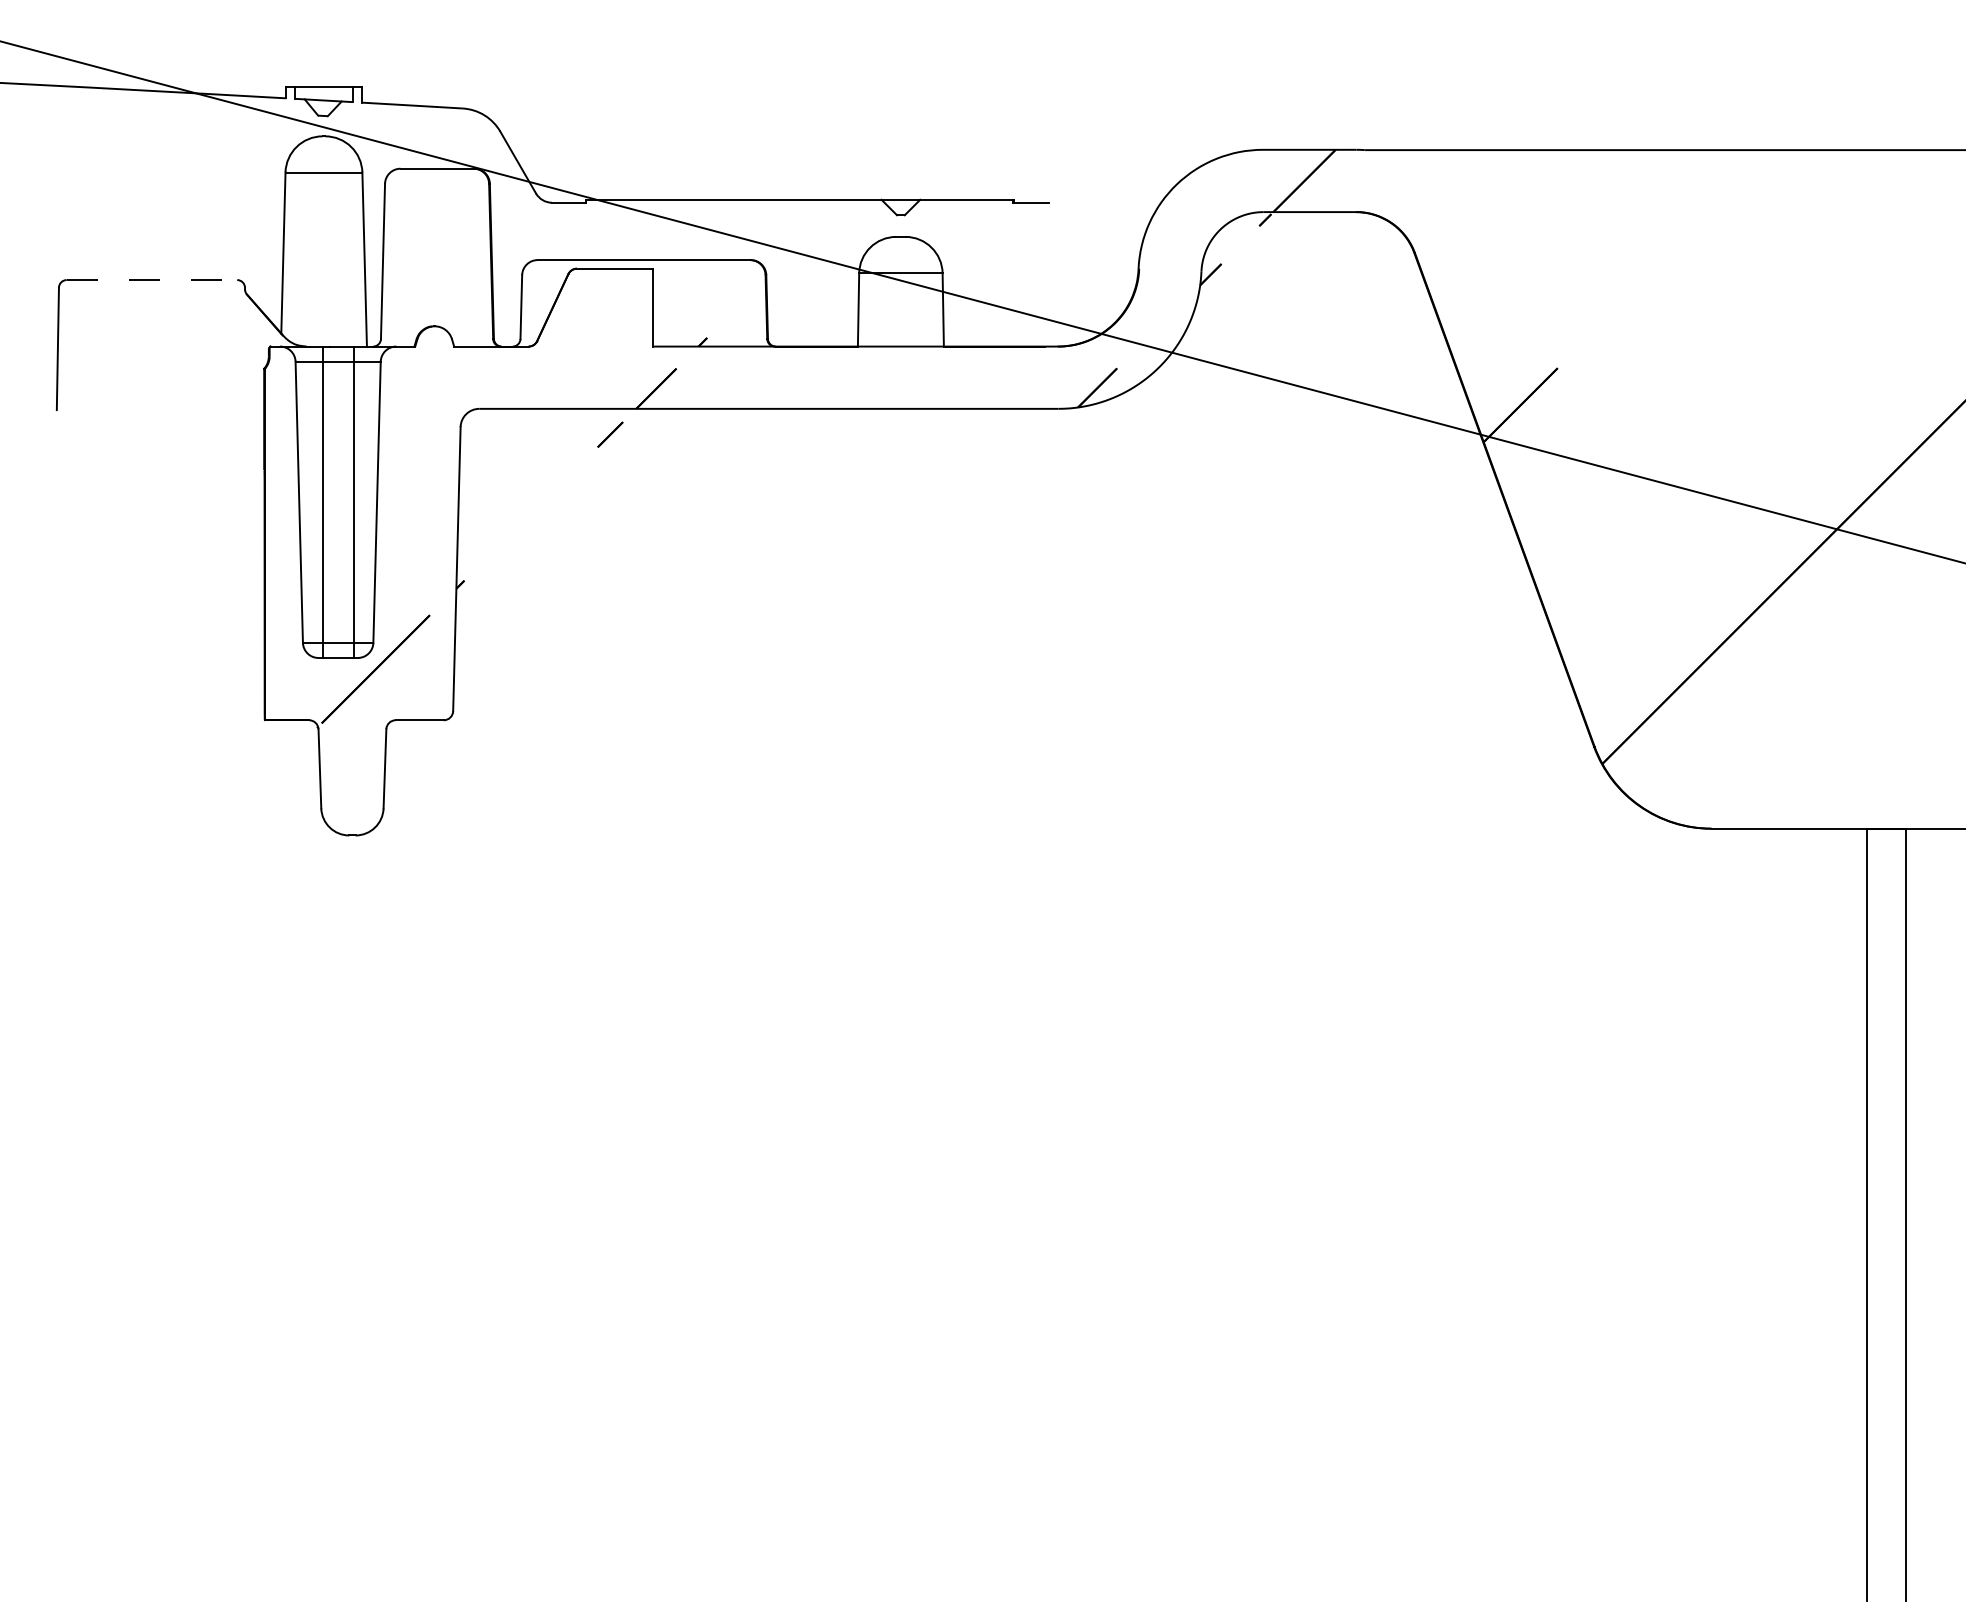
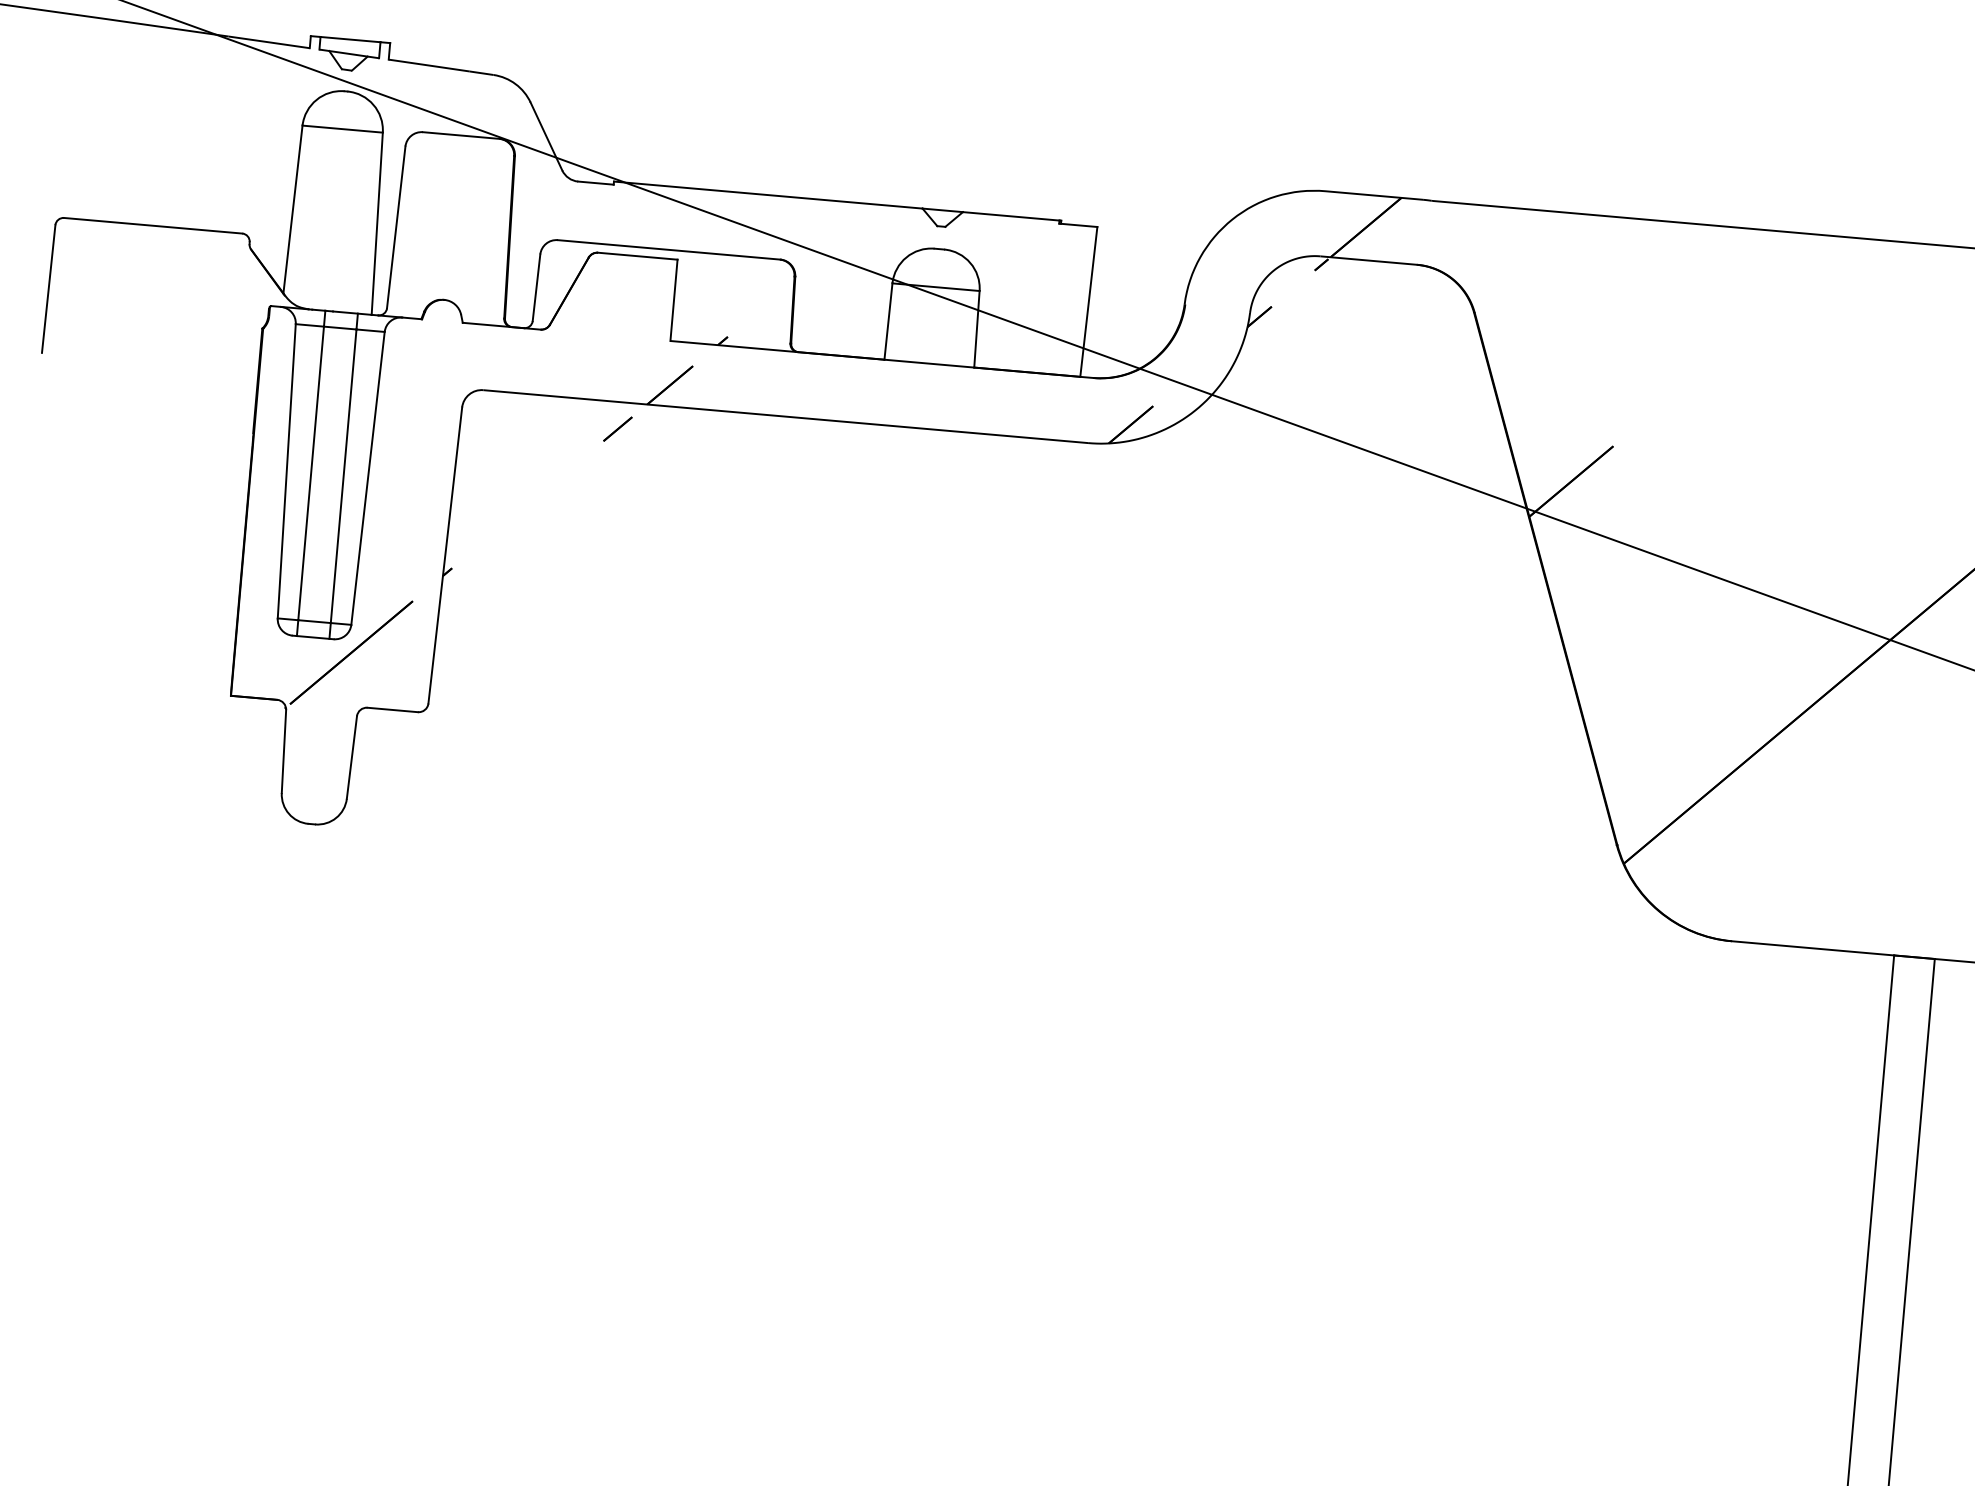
line: (1047, 274) -> (1089, 301), added
line: (152, 280) -> (153, 226), dashed -> solid

